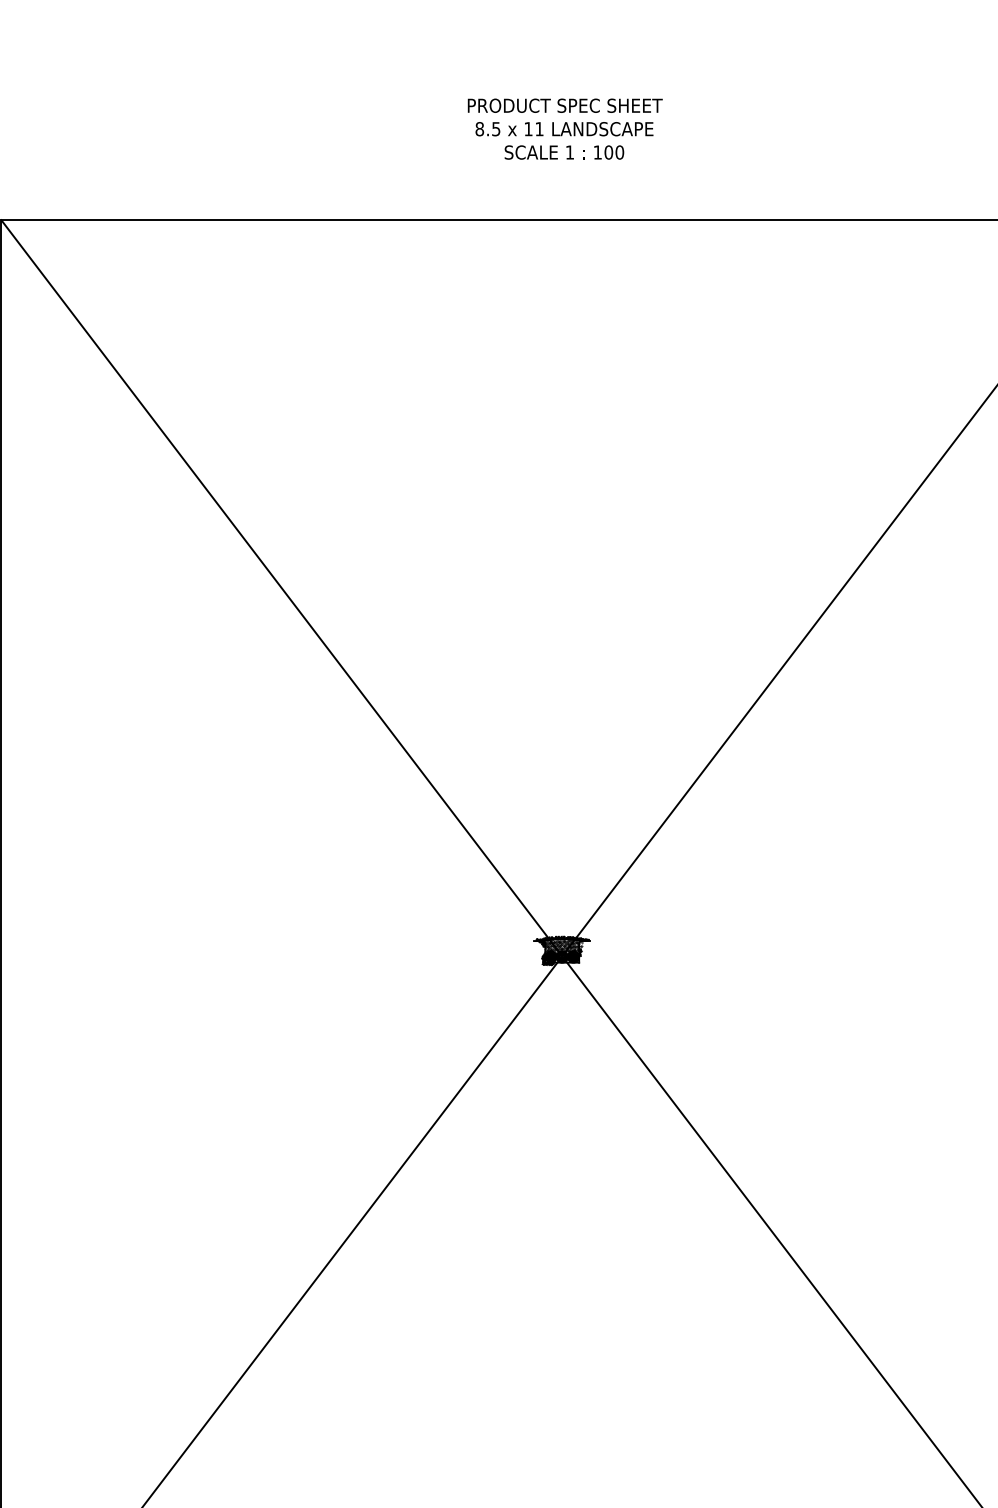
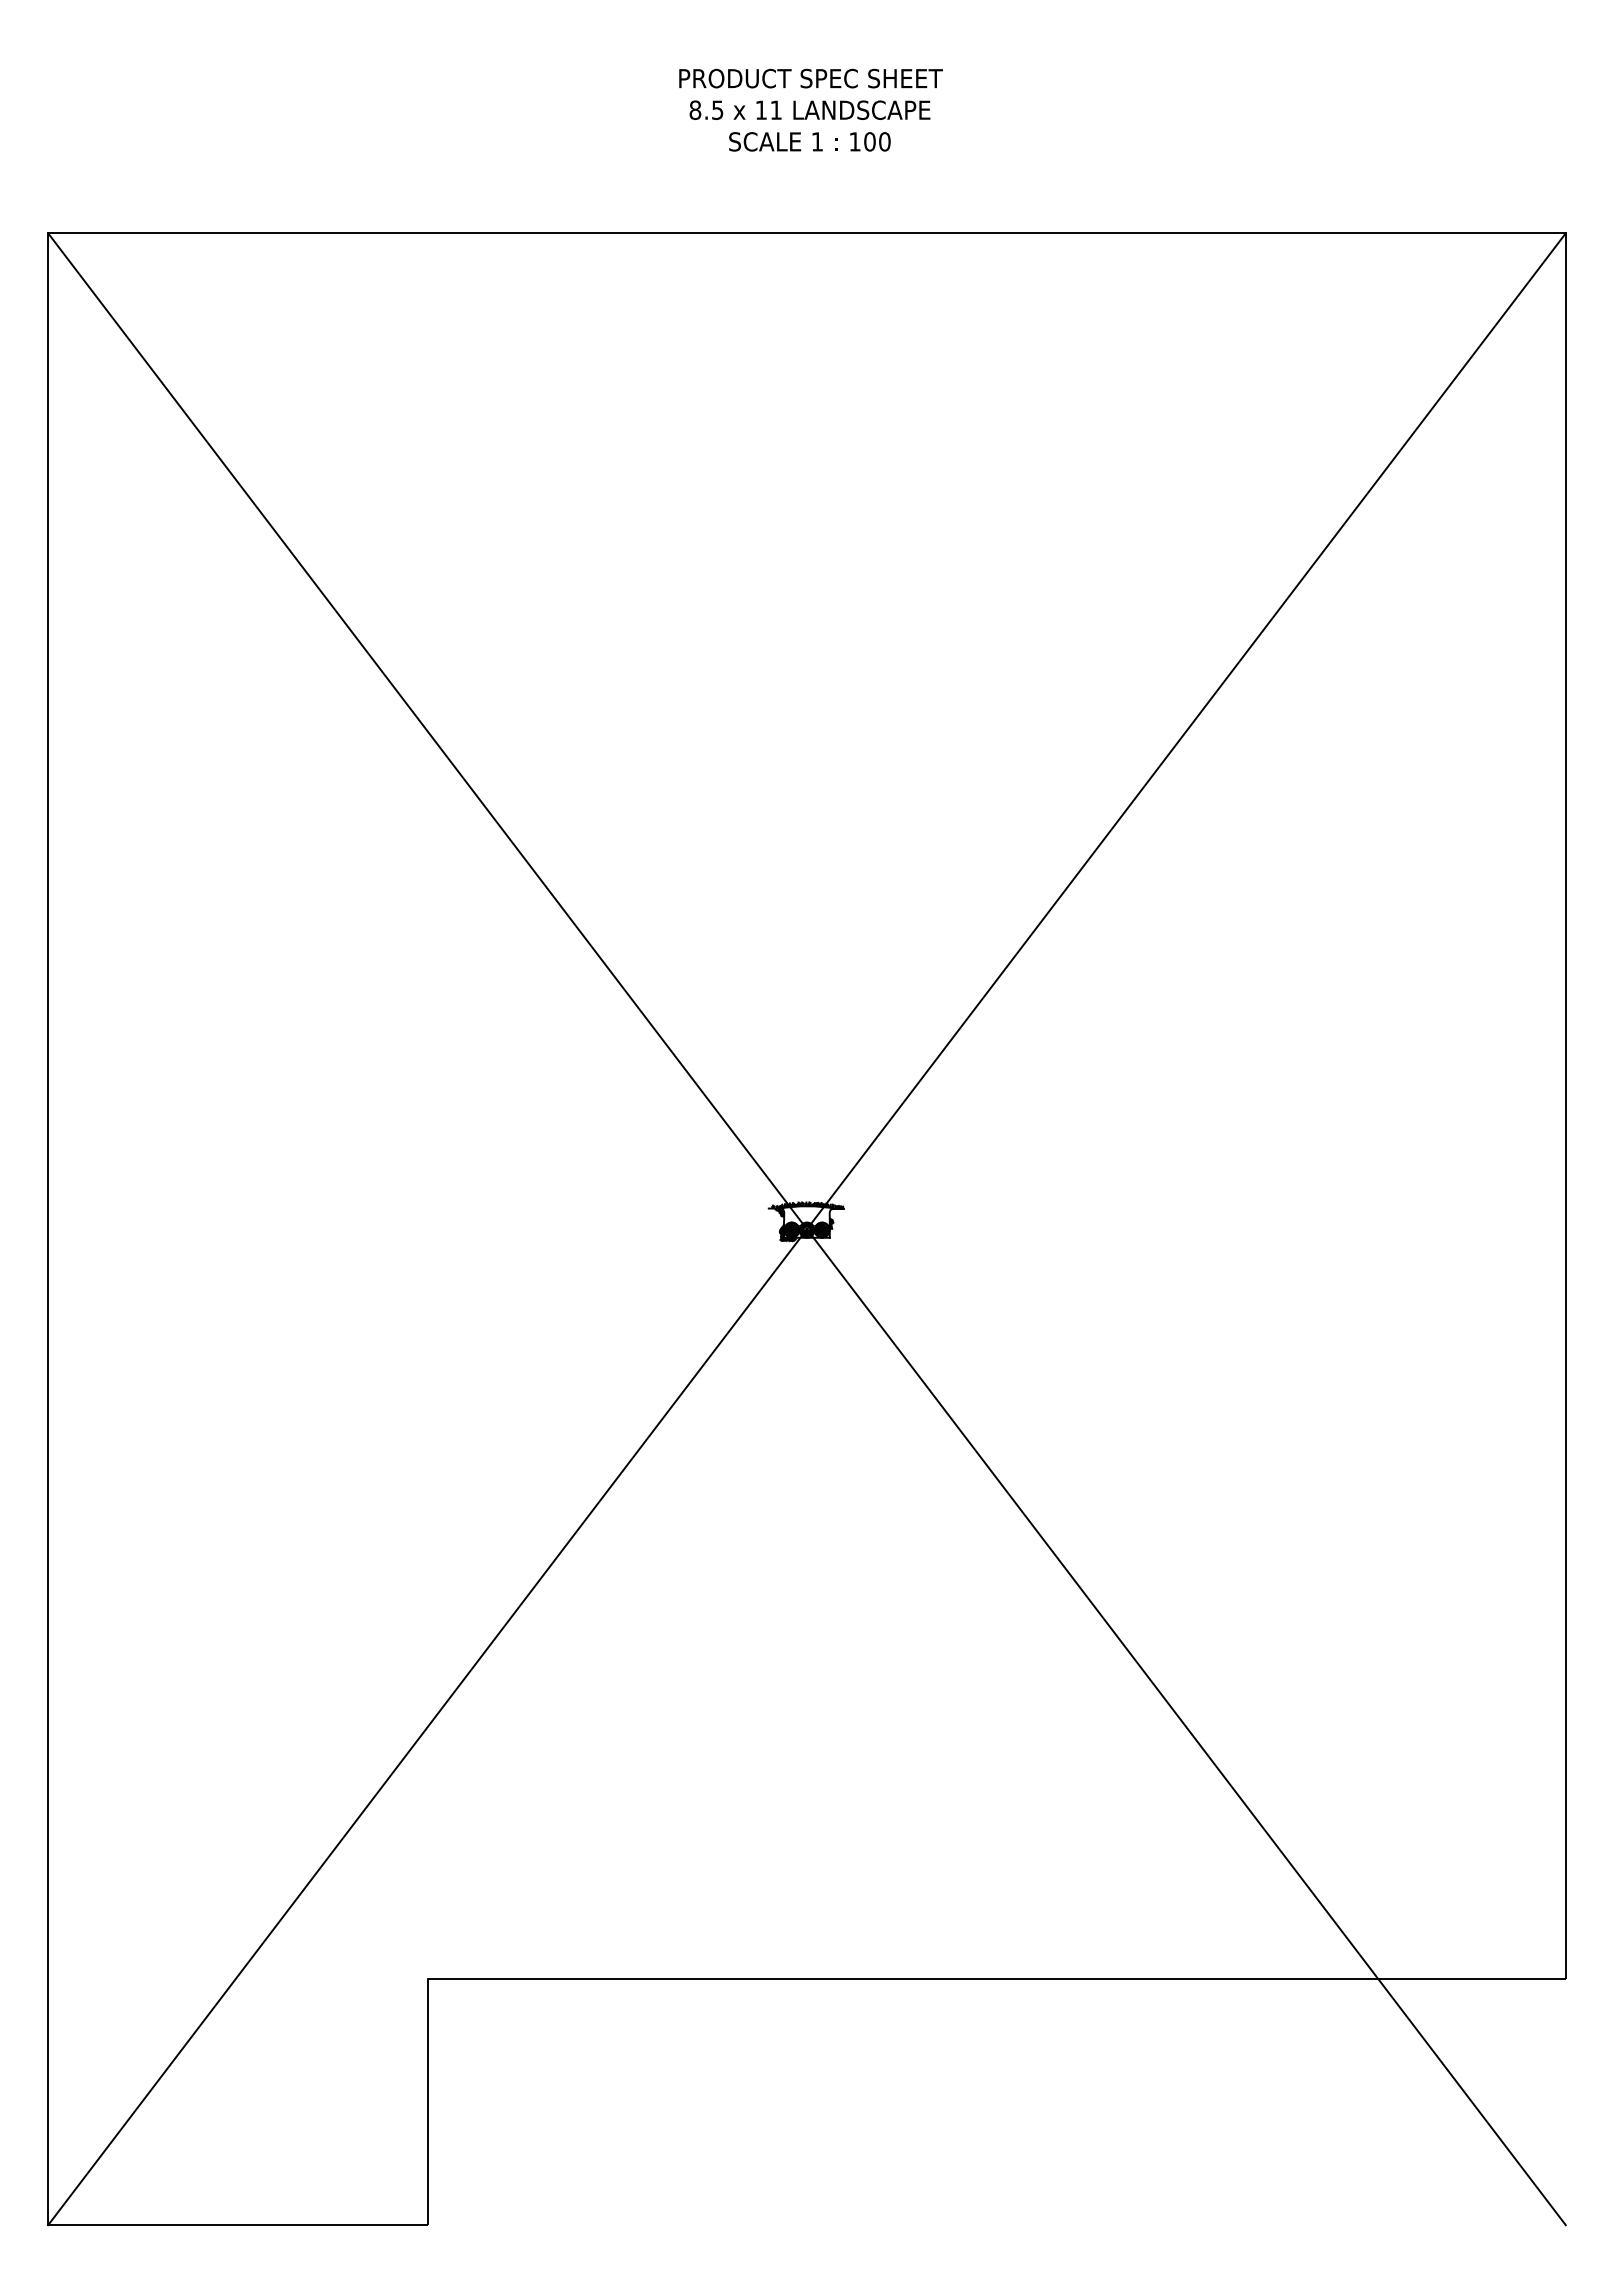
hatch: (564, 946) -> (809, 1216), removed

